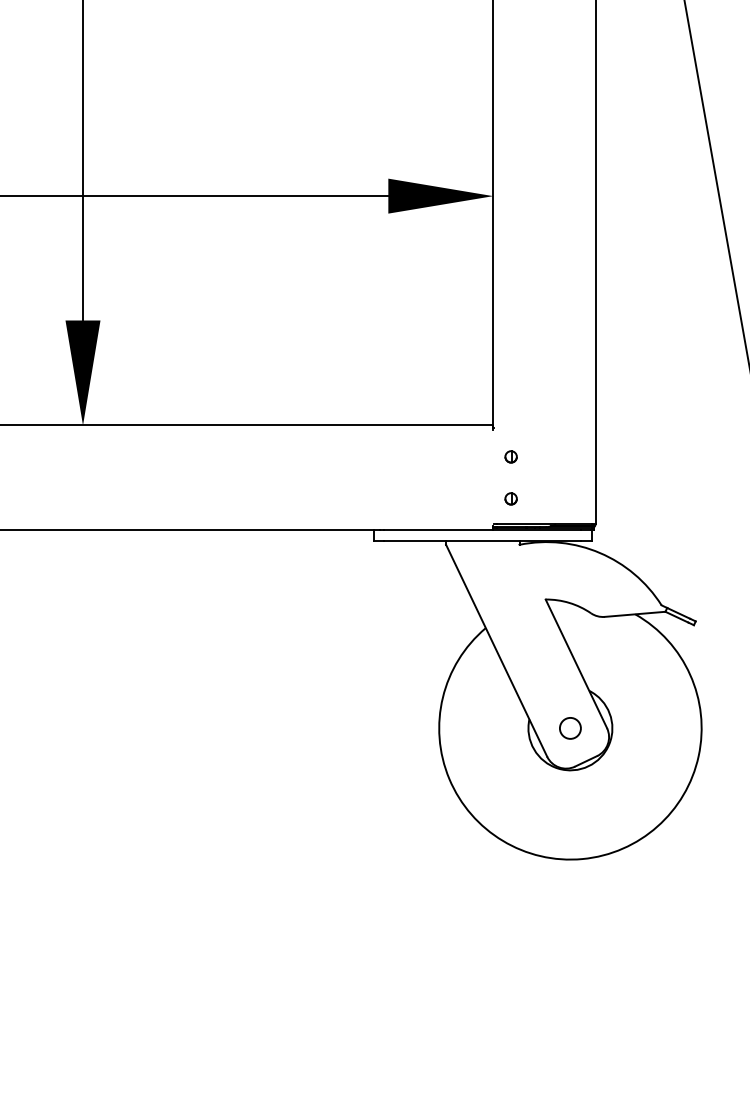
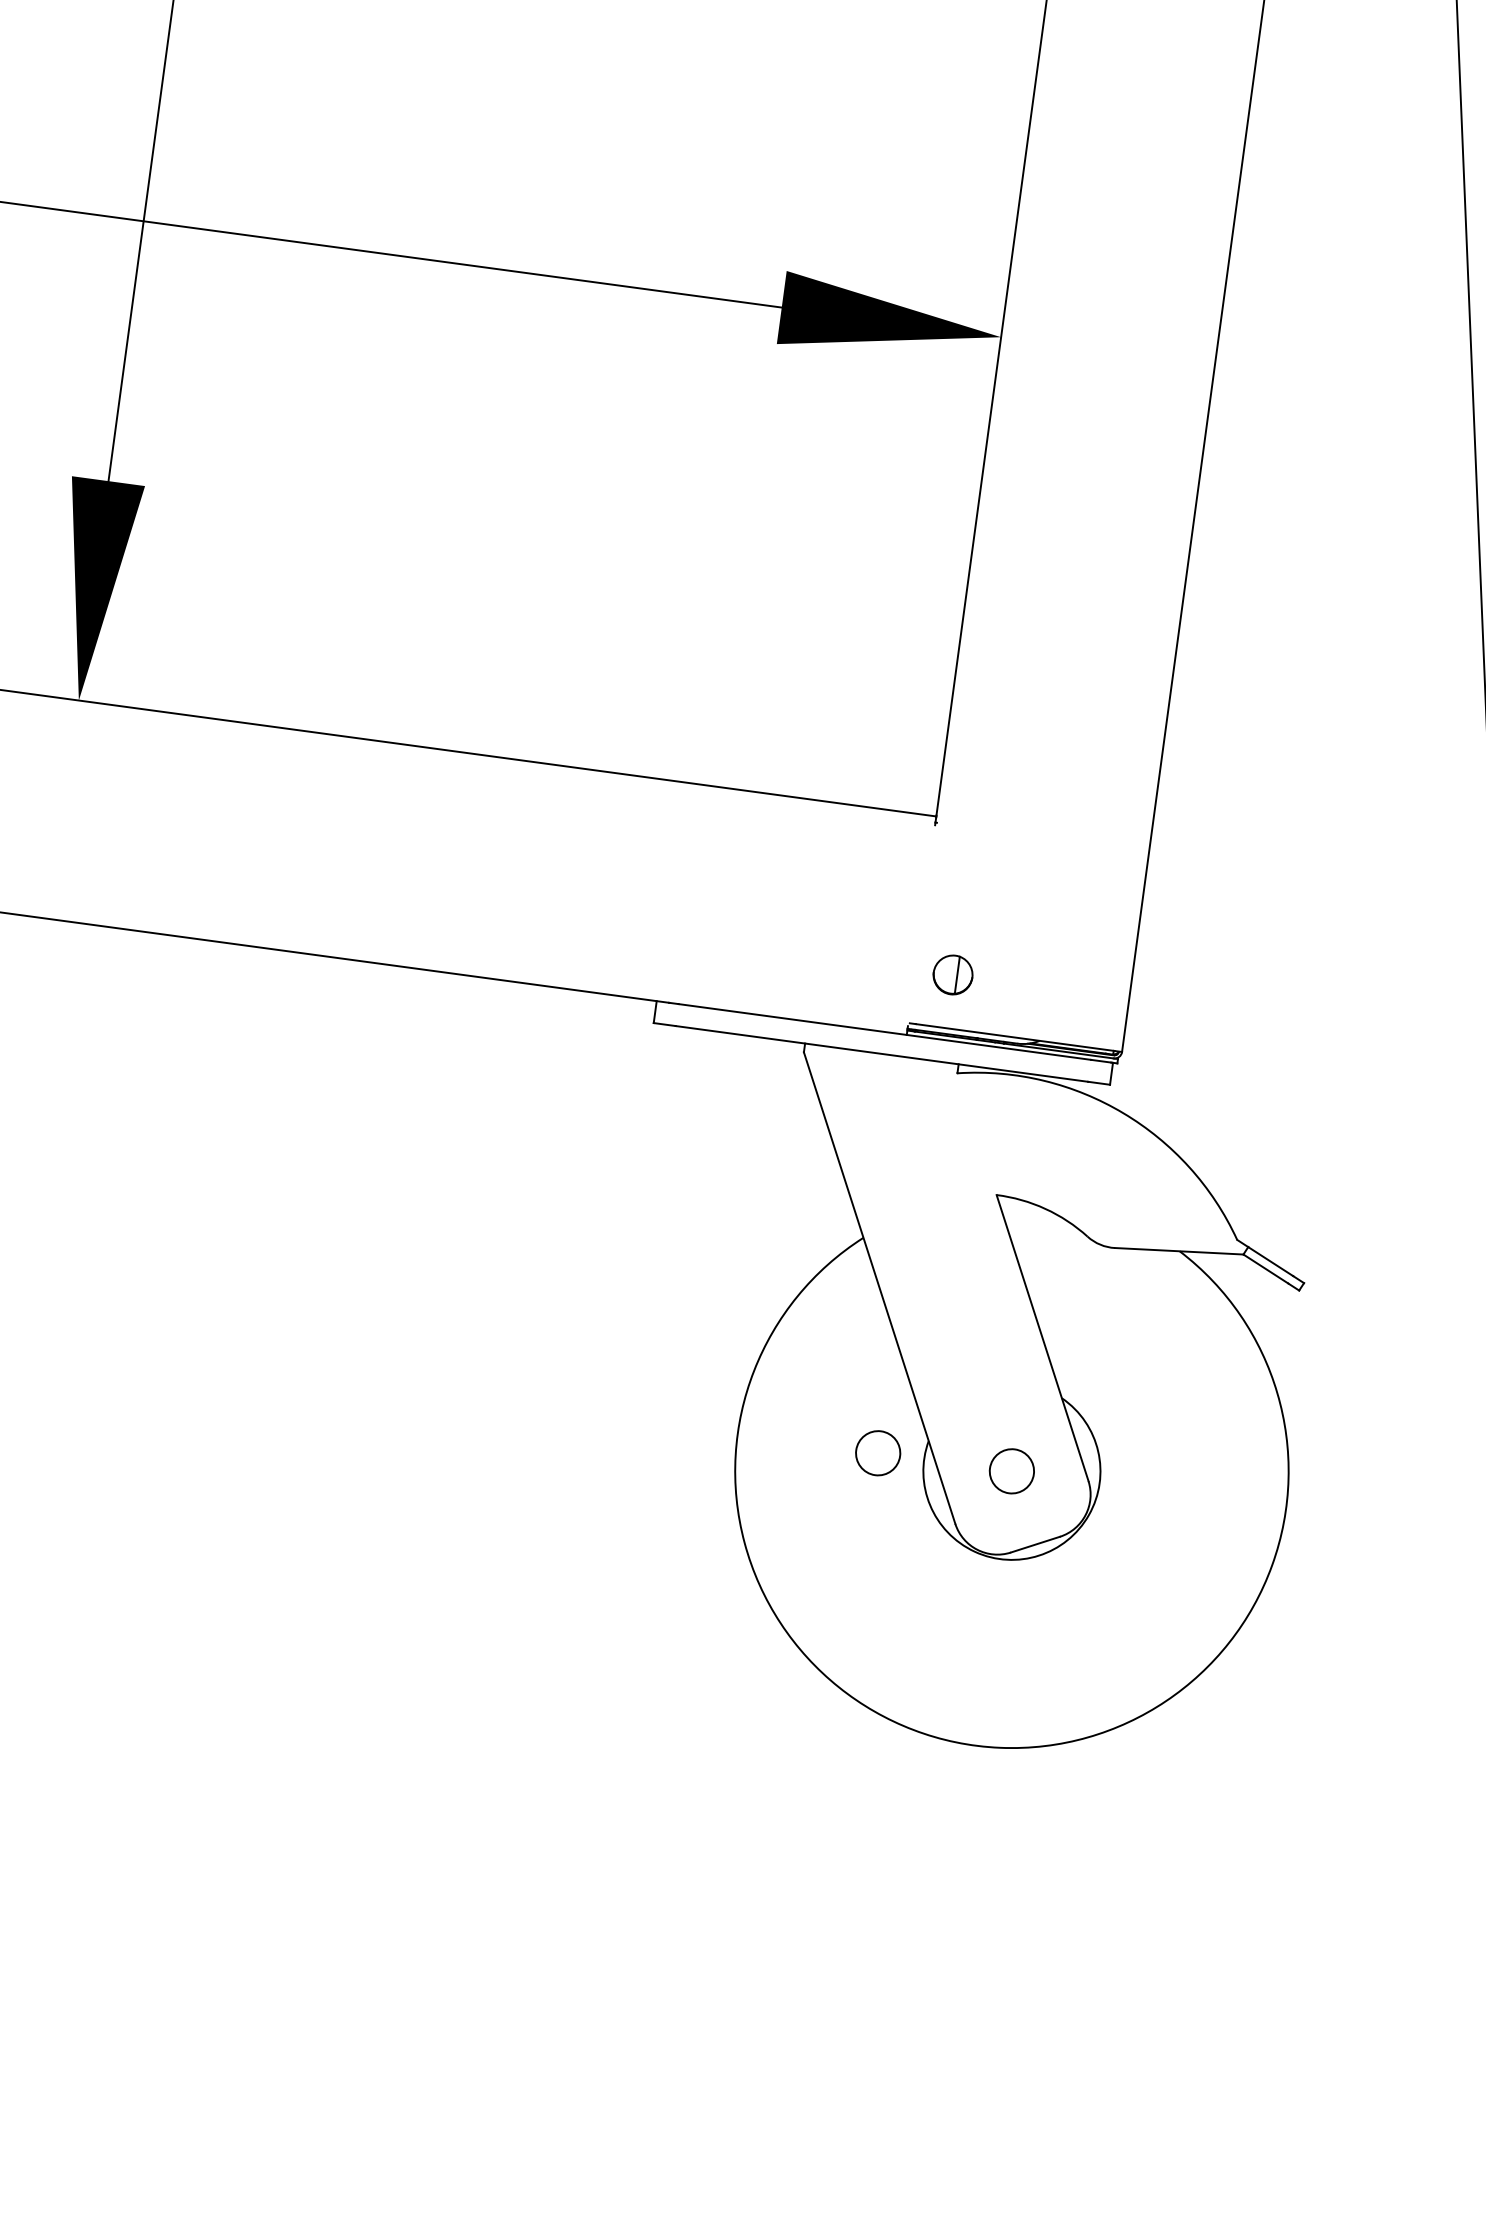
part: (510, 456) -> (963, 886), removed
part: (510, 498) -> (951, 973), size x1.6
circle: (506, 728) -> (878, 1453), added

